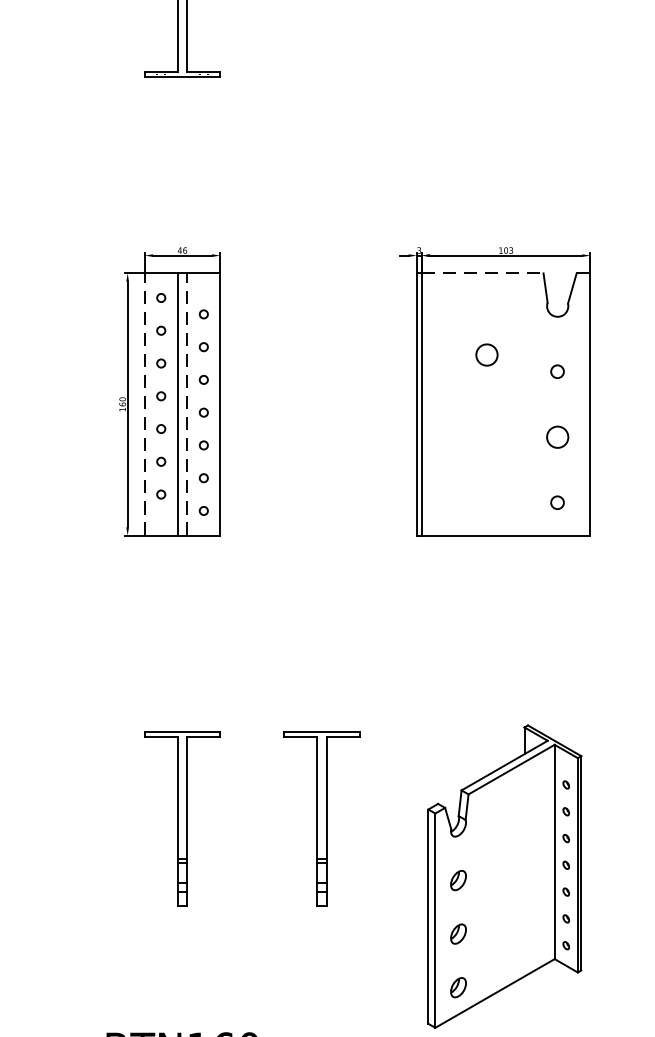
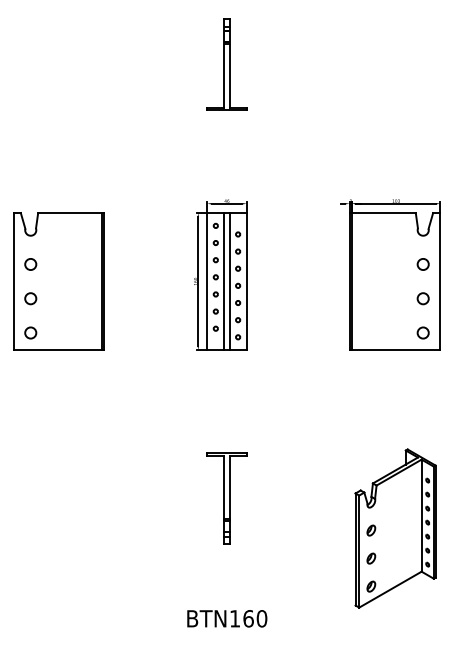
line: (481, 274) -> (383, 213), dashed -> solid
circle: (485, 354) -> (385, 255), removed
circle: (556, 371) -> (422, 264), size x1.67
line: (145, 404) -> (207, 281), dashed -> solid
line: (187, 404) -> (229, 281), dashed -> solid
circle: (556, 501) -> (422, 332), size x1.67
part: (321, 819) -> (299, 498), removed

